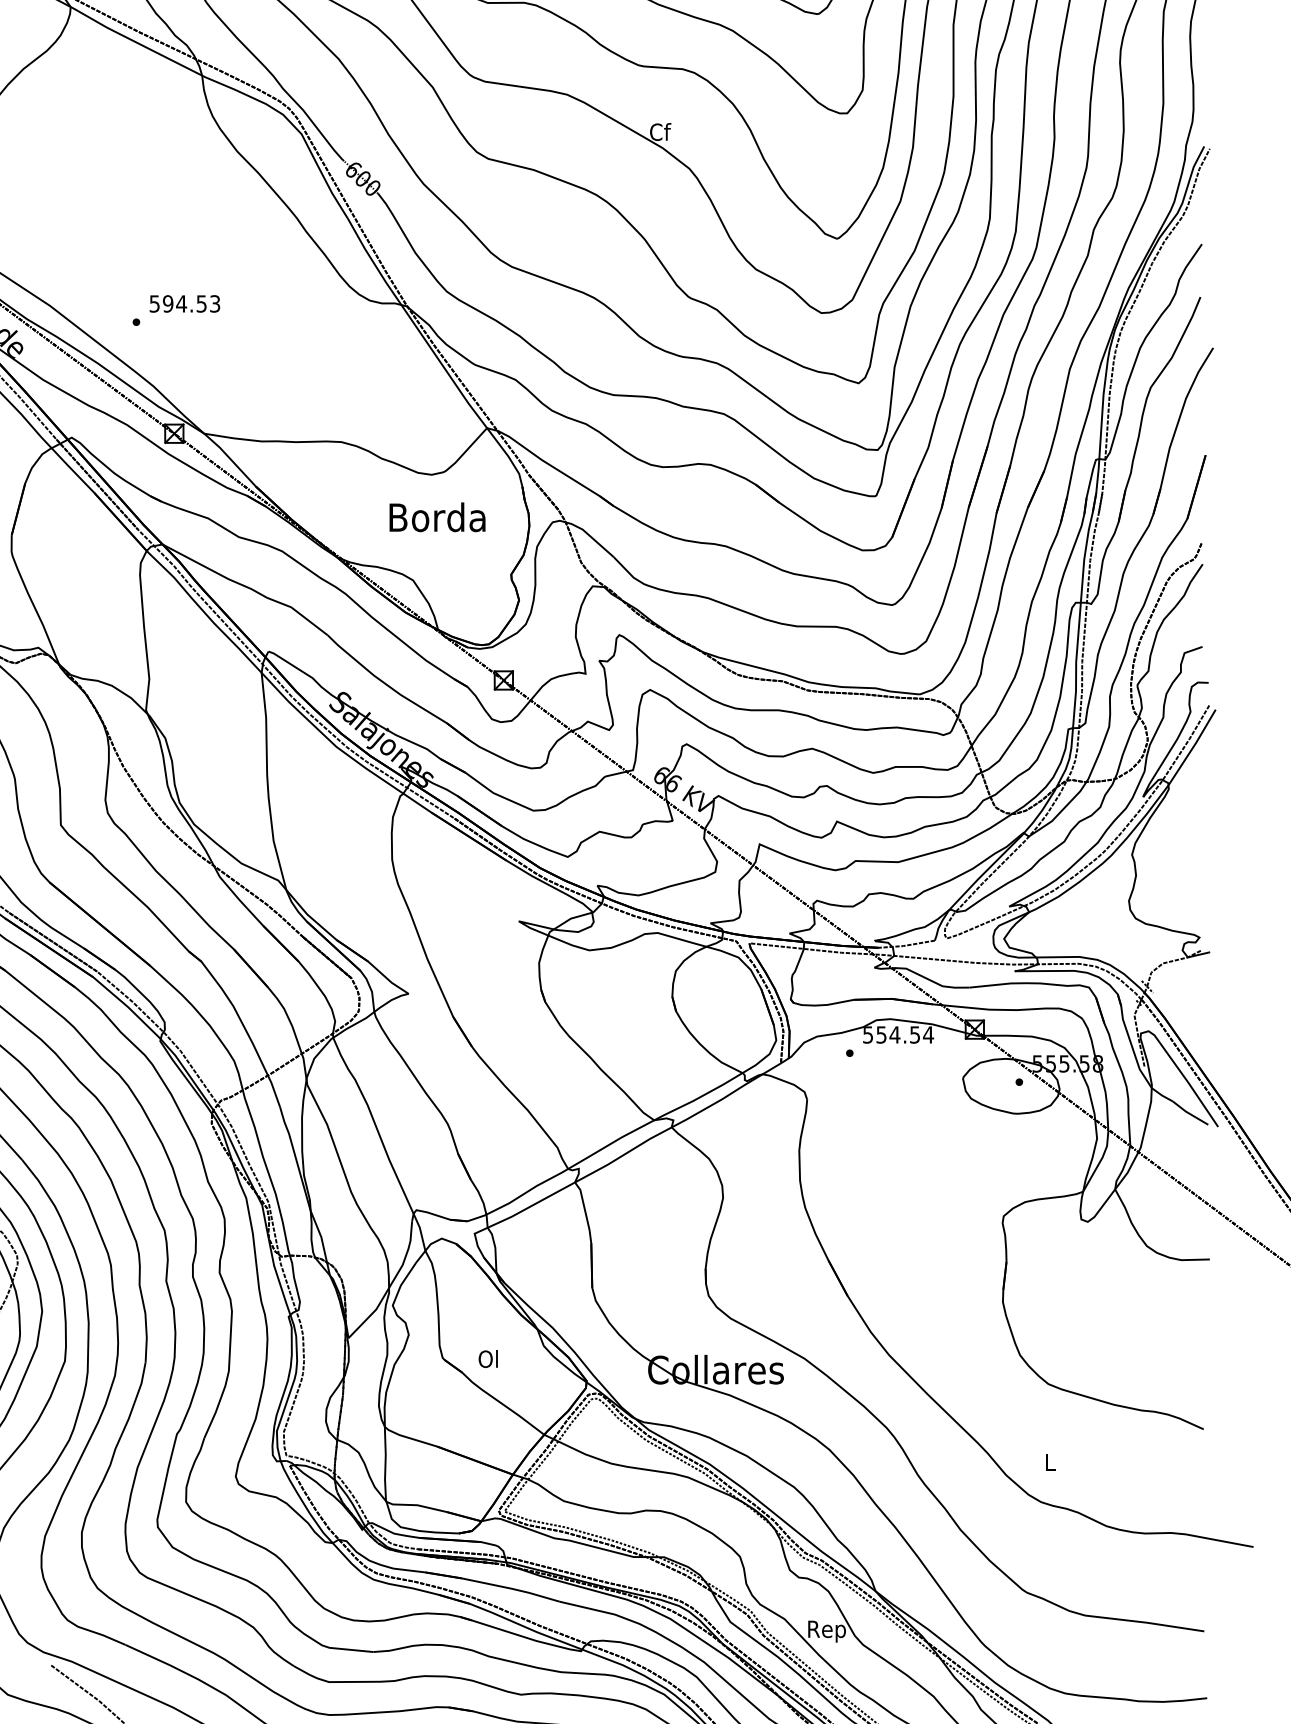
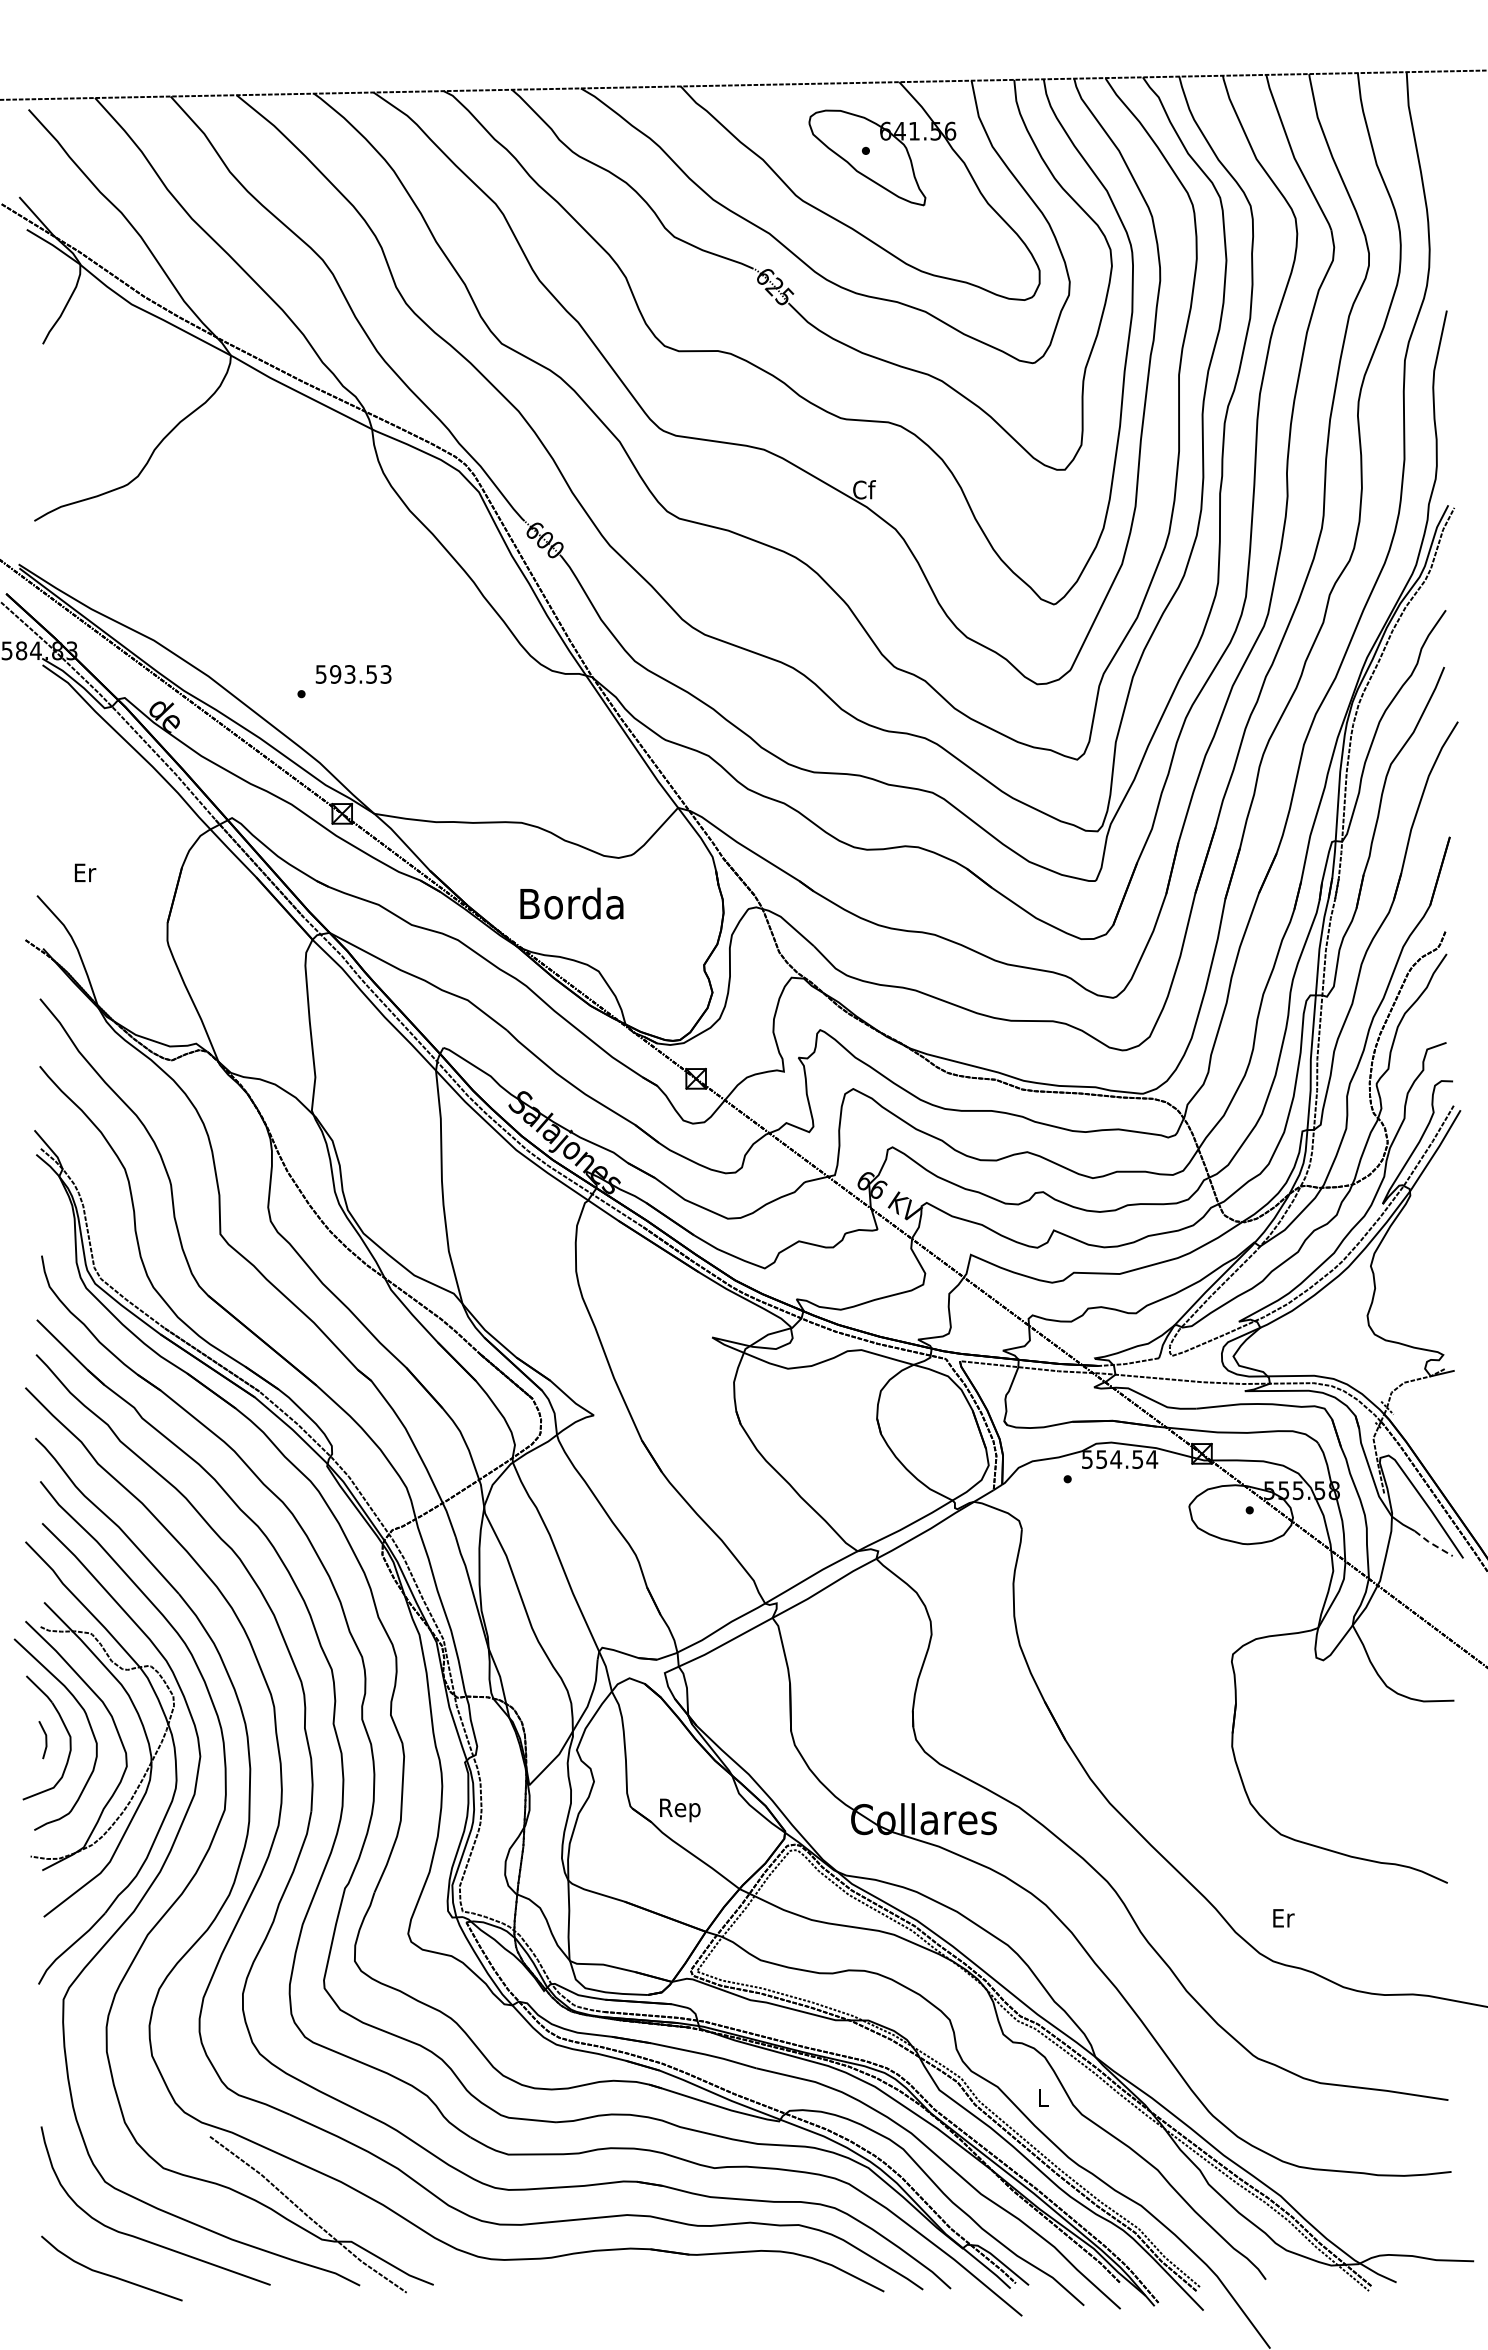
text: (181, 303) -> (349, 674), 594.53 -> 593.53
text: (437, 517) -> (571, 903), moved
line: (1189, 1114) -> (1432, 1544), solid -> dashed
text: (489, 1361) -> (680, 1810), Ol -> Rep
text: (1050, 1462) -> (1283, 1918), L -> Er
text: (827, 1631) -> (1043, 2100), Rep -> L

